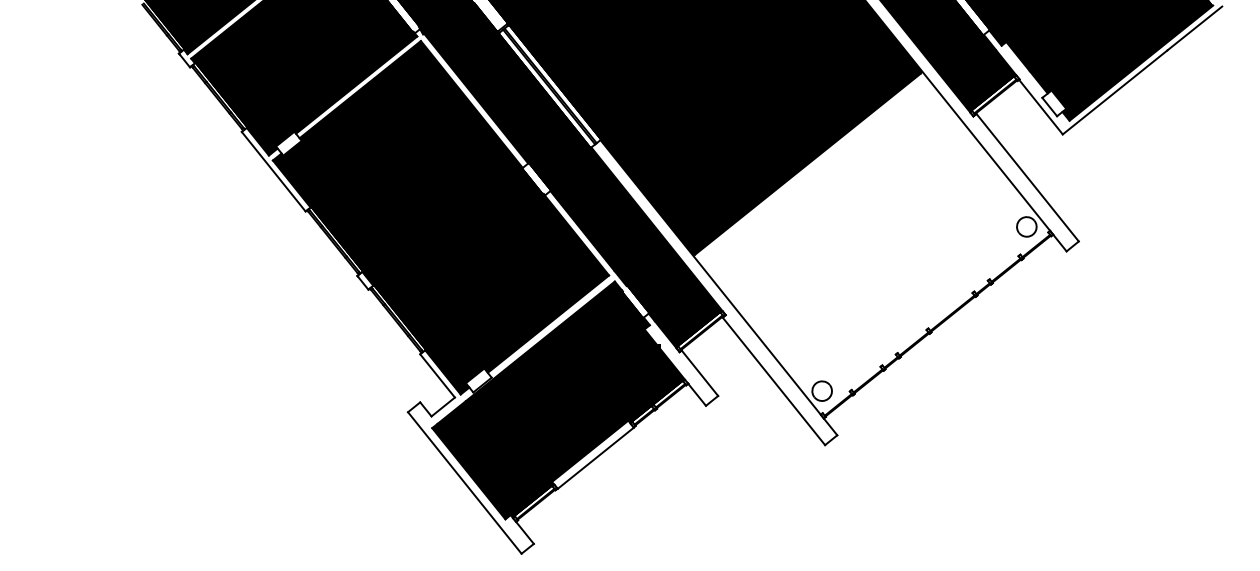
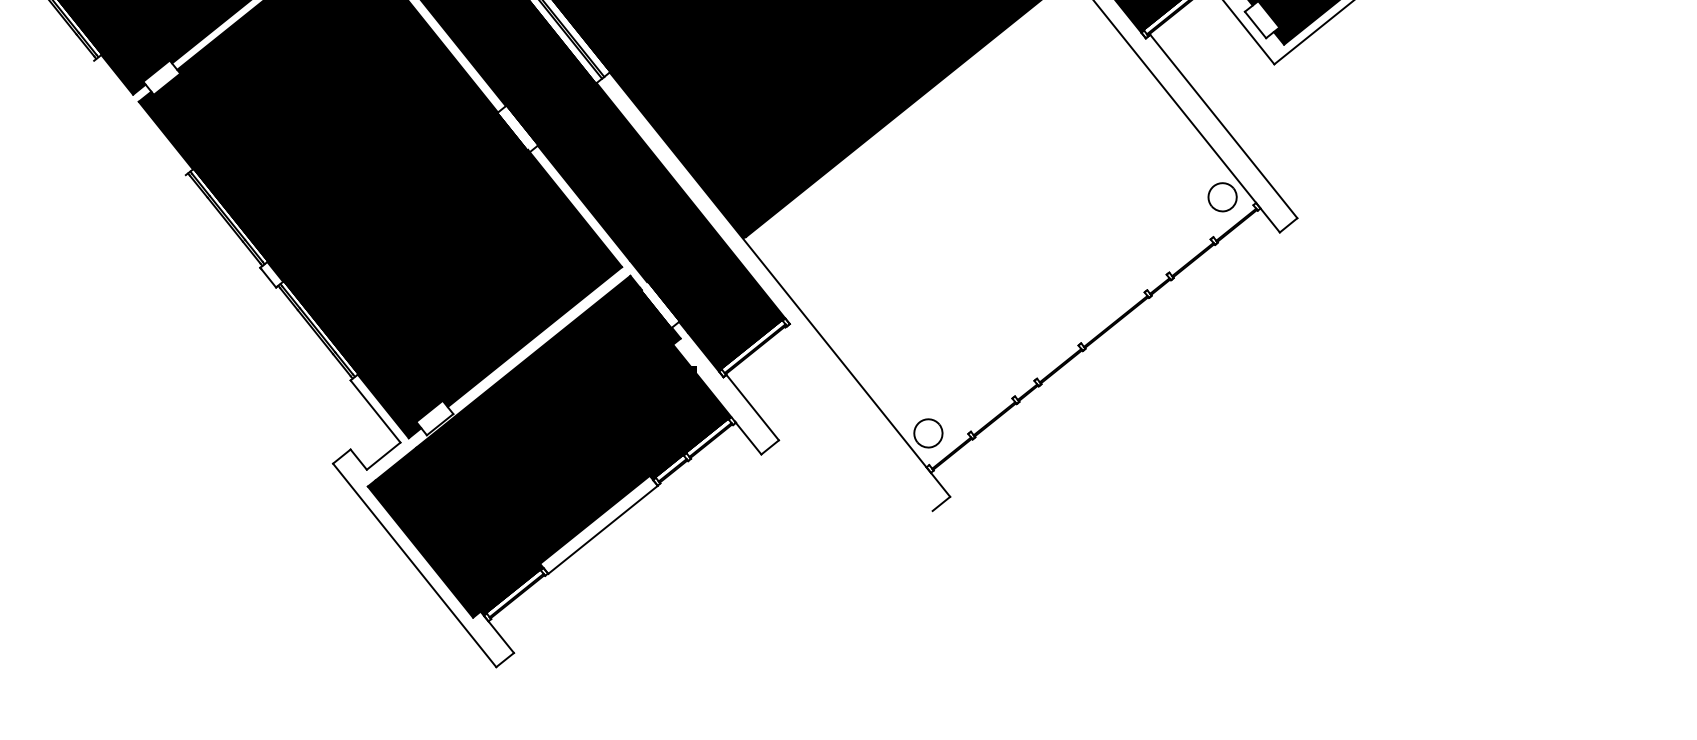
line: (273, 171) -> (139, 117), removed
line: (773, 381) -> (858, 419), removed

